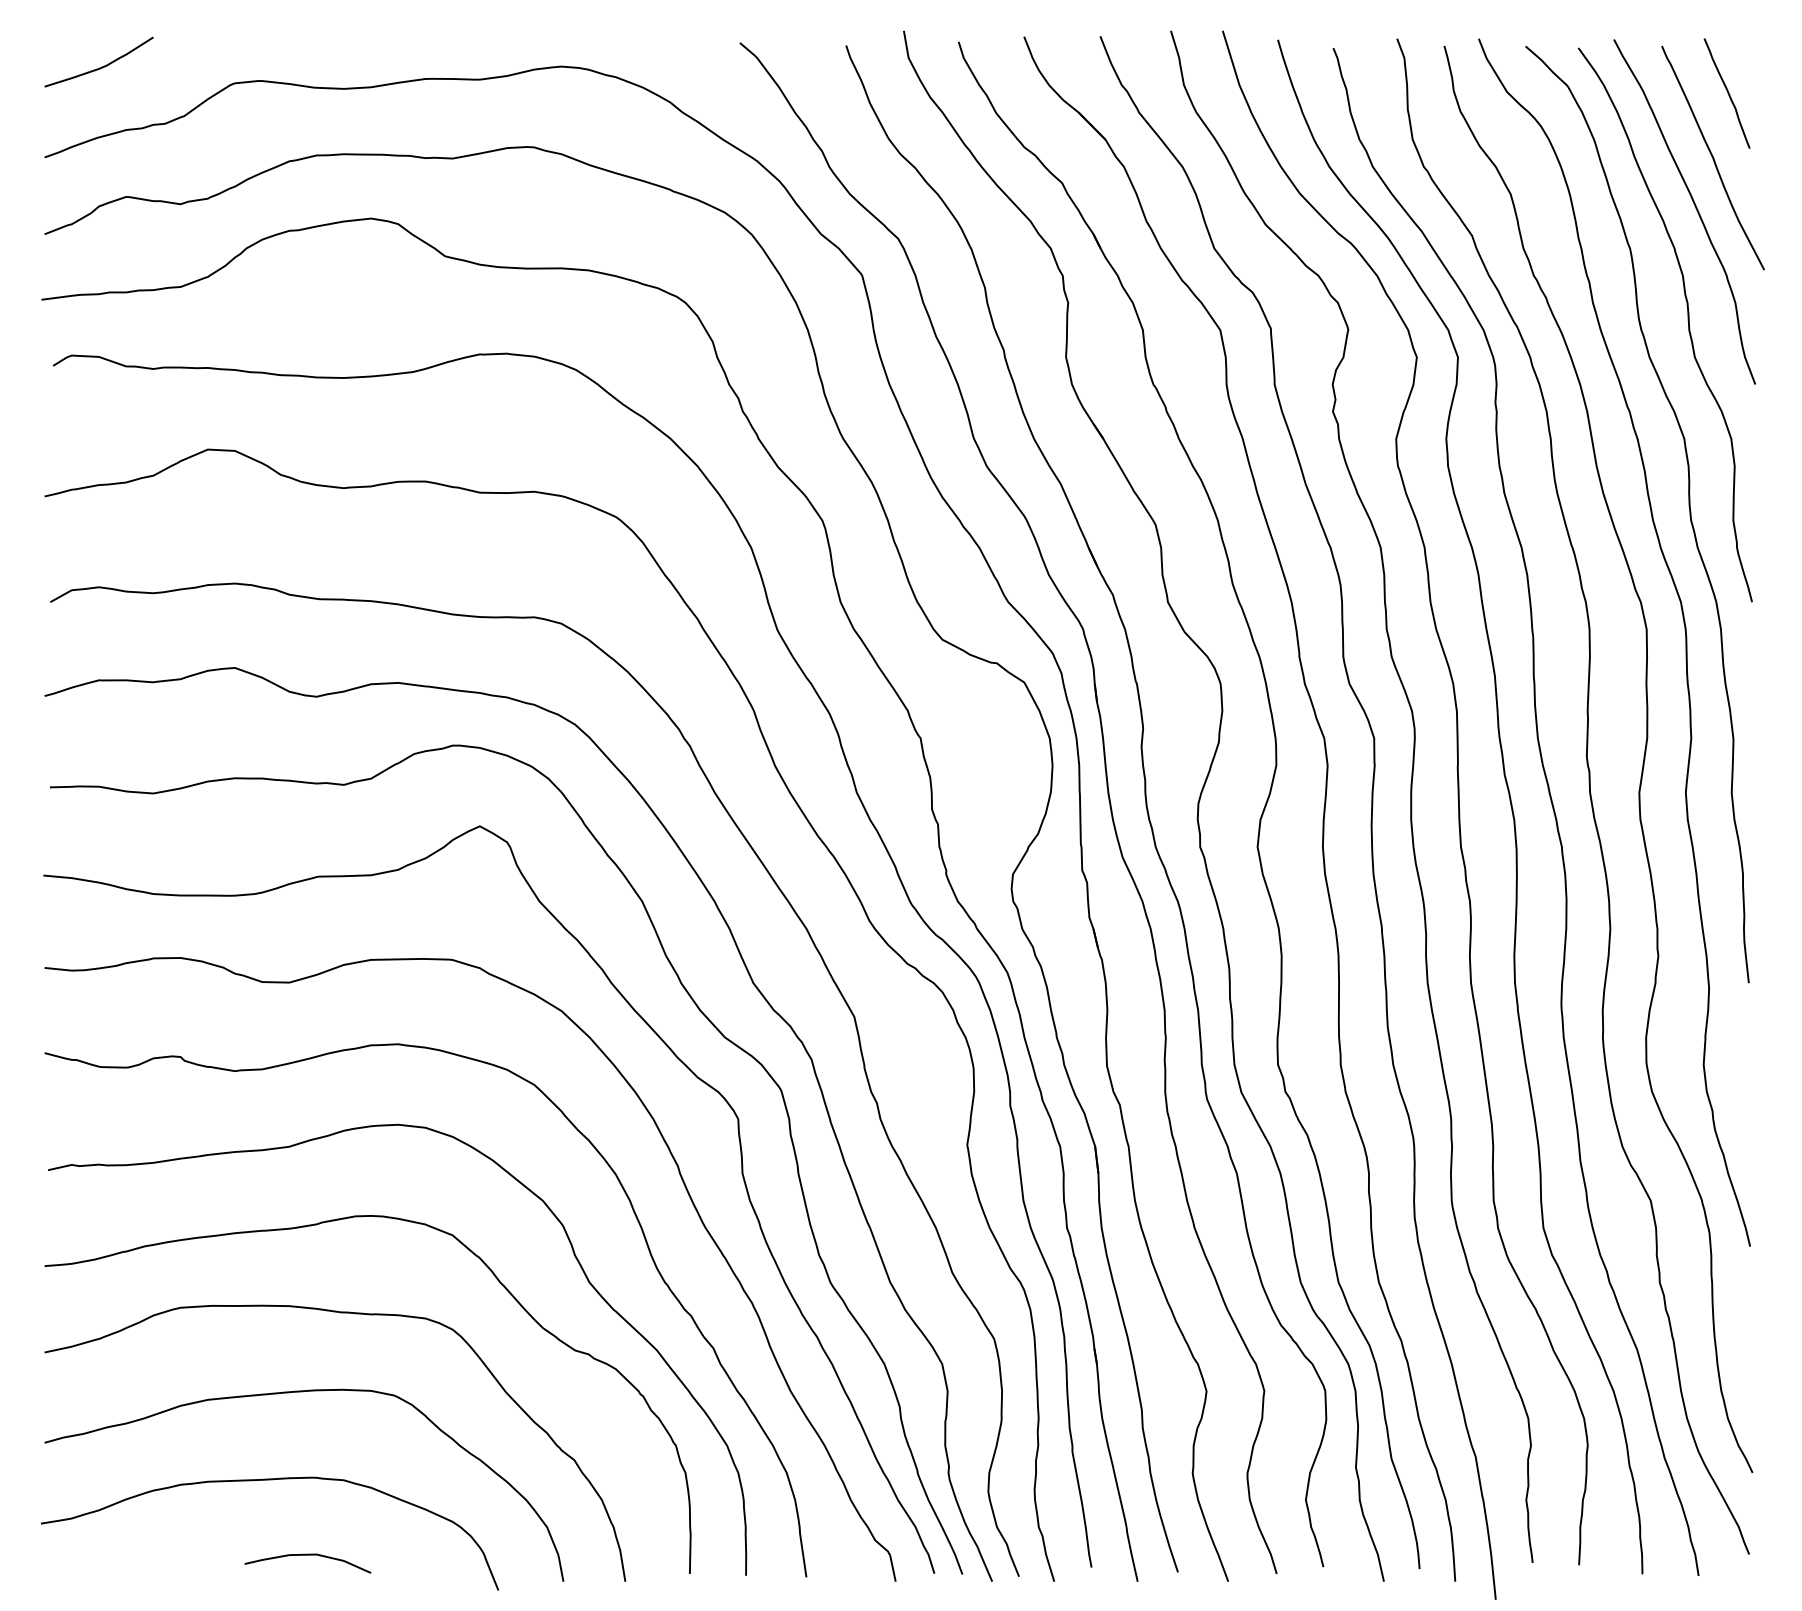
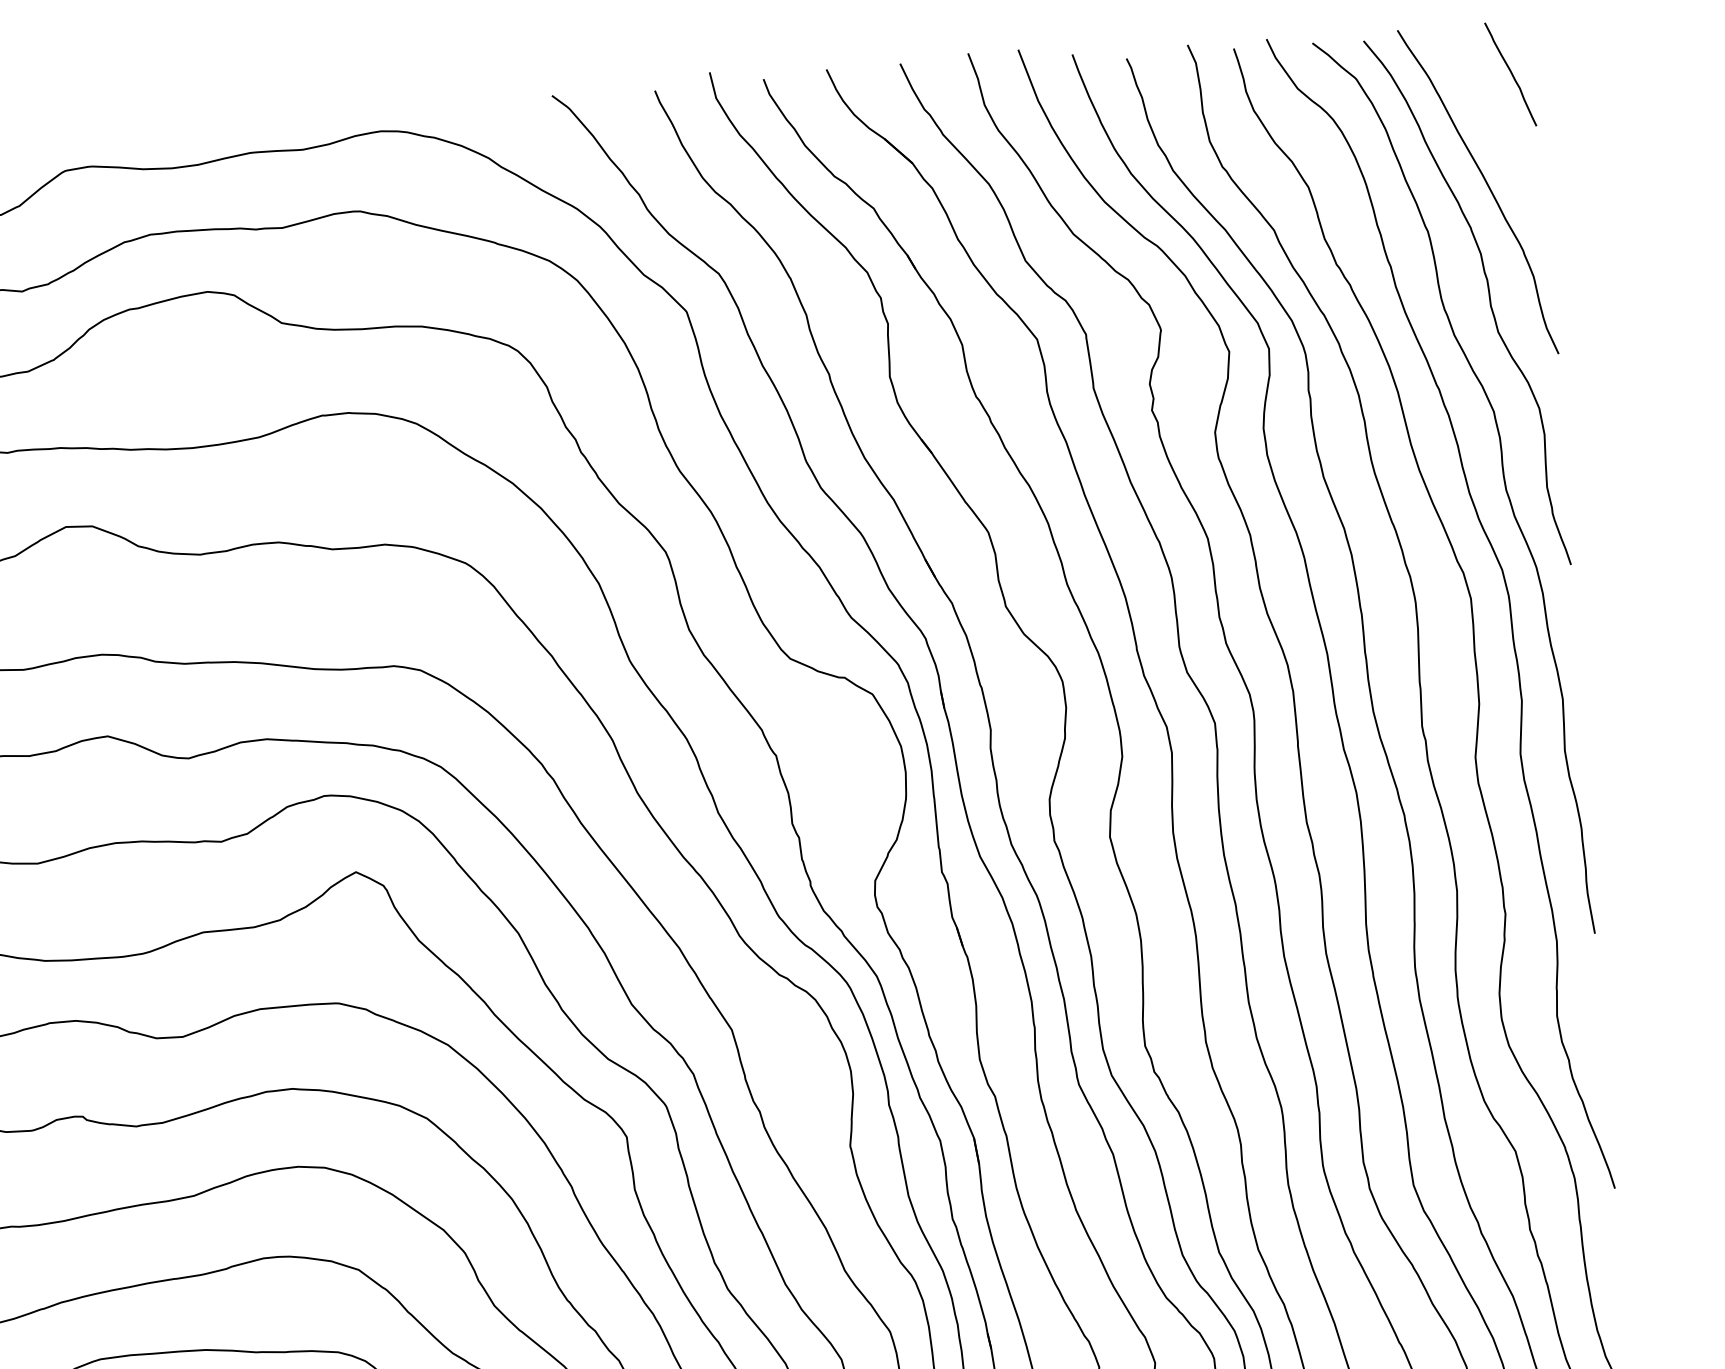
curve: (1712, 157) -> (1501, 137), removed

